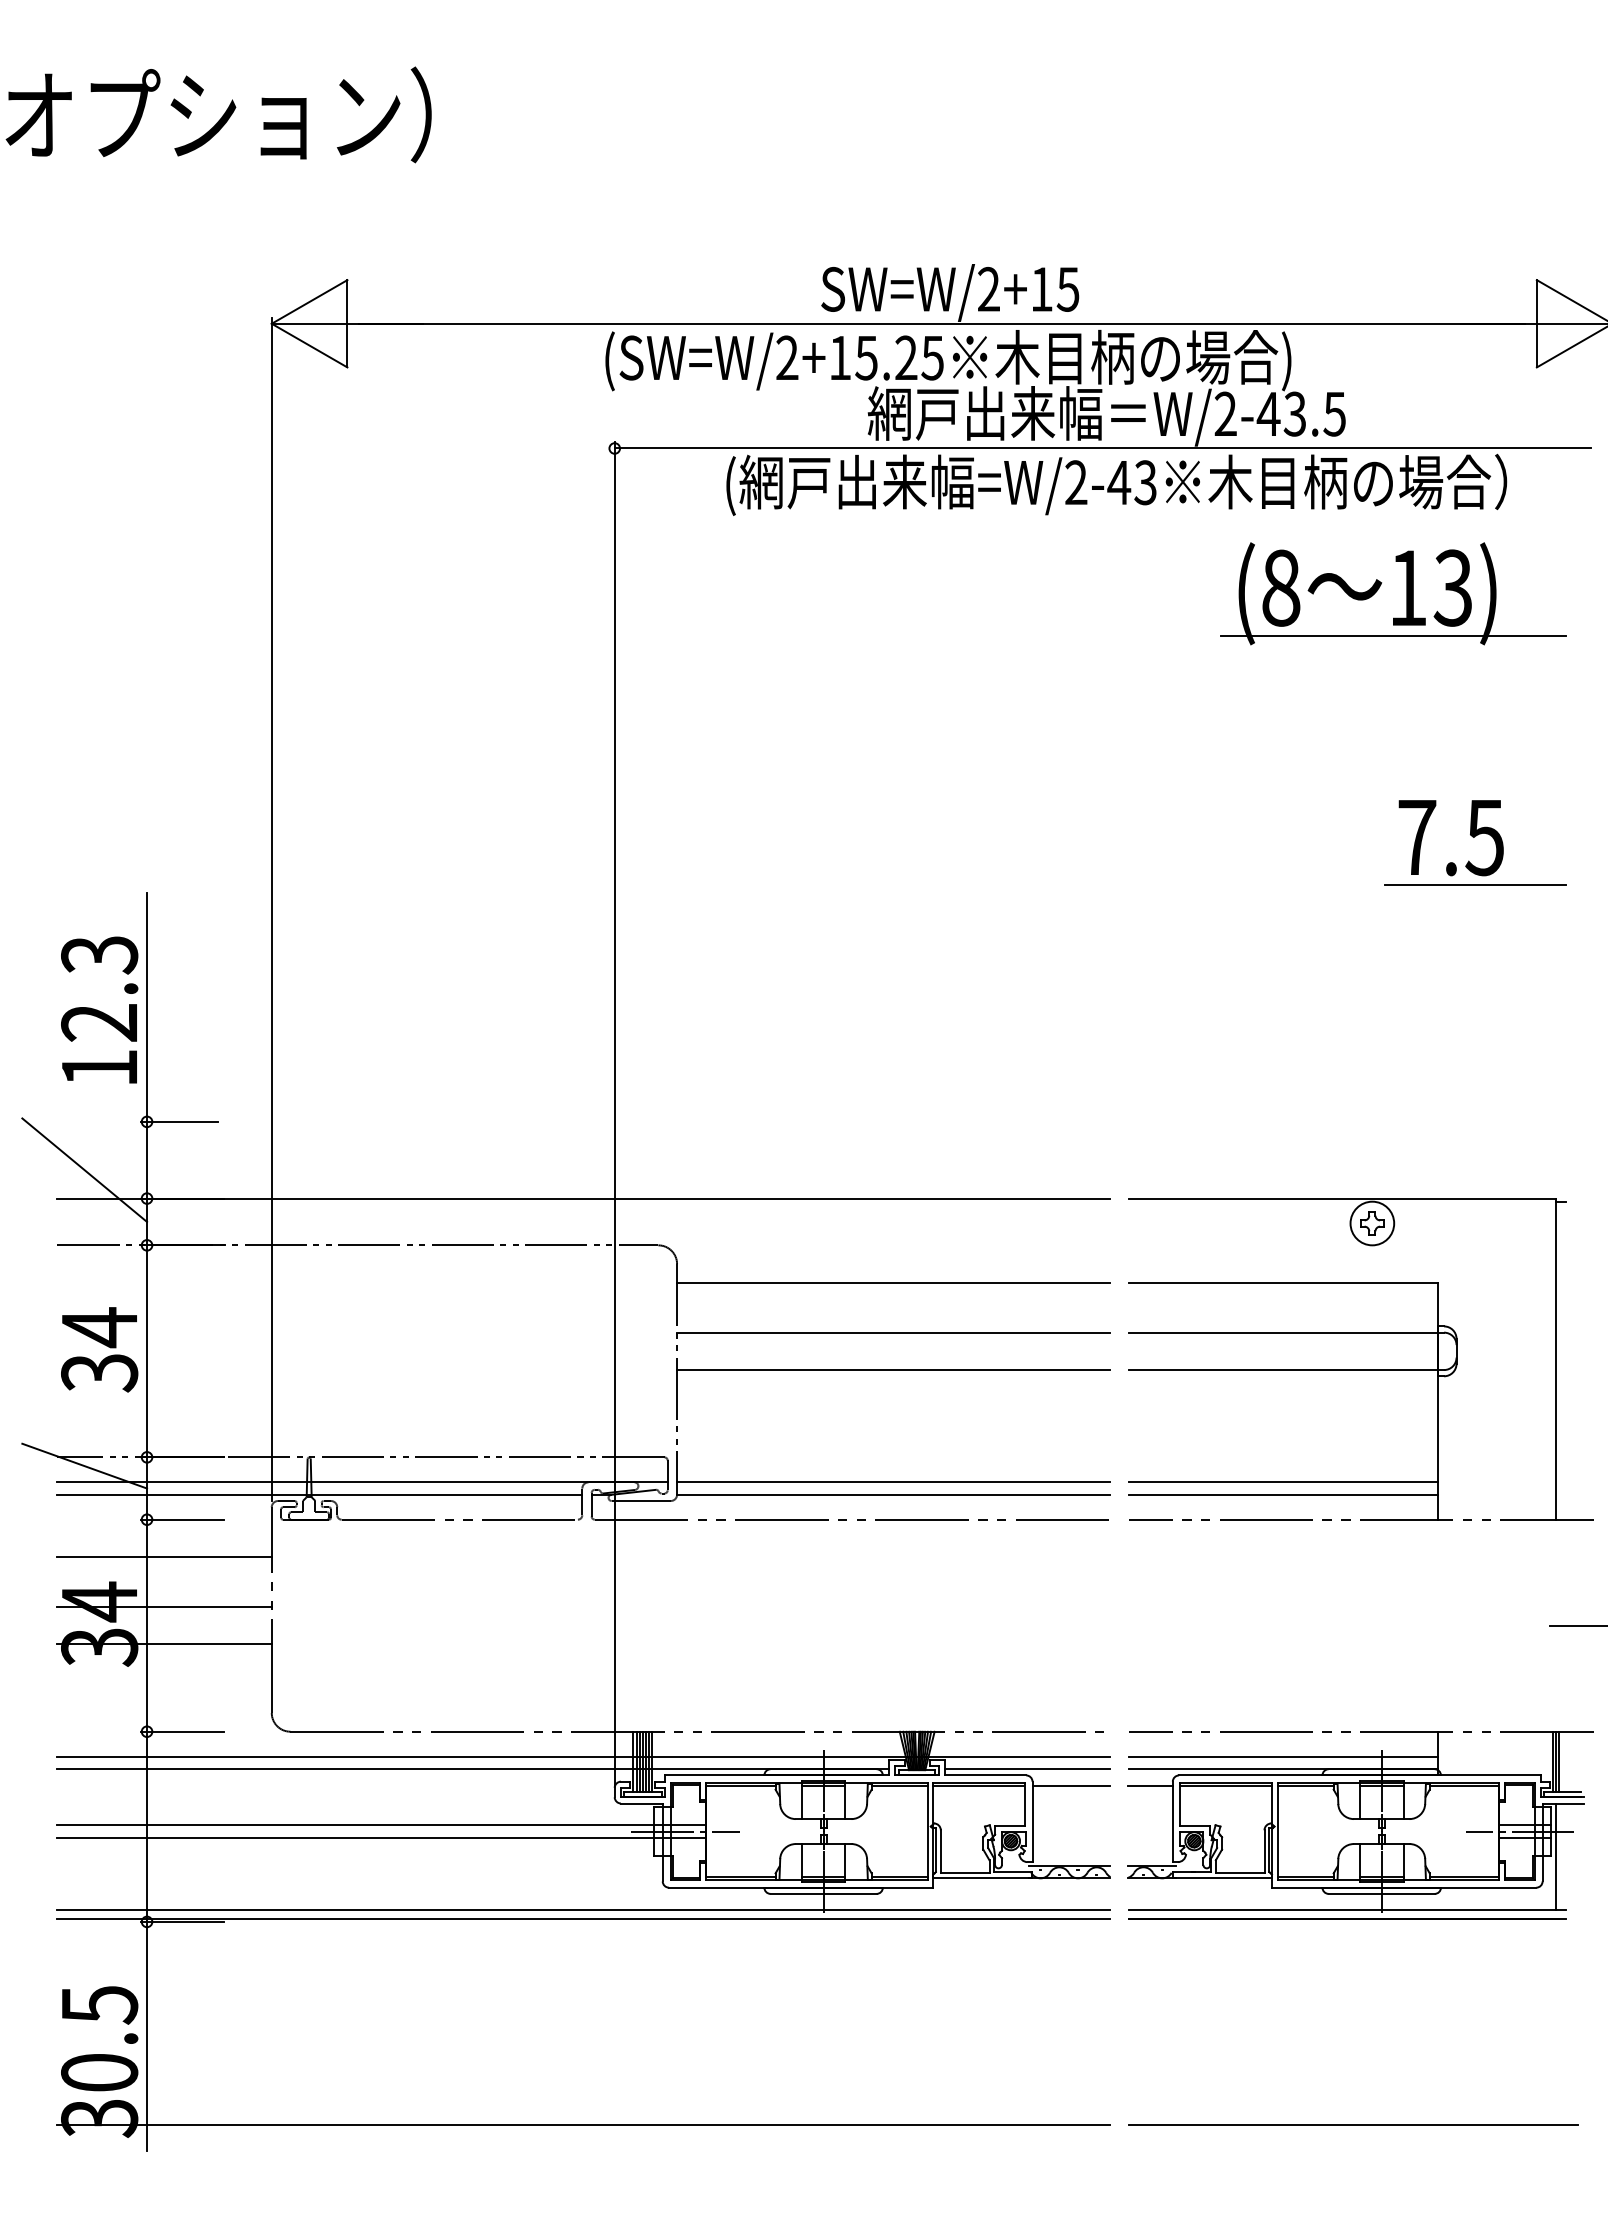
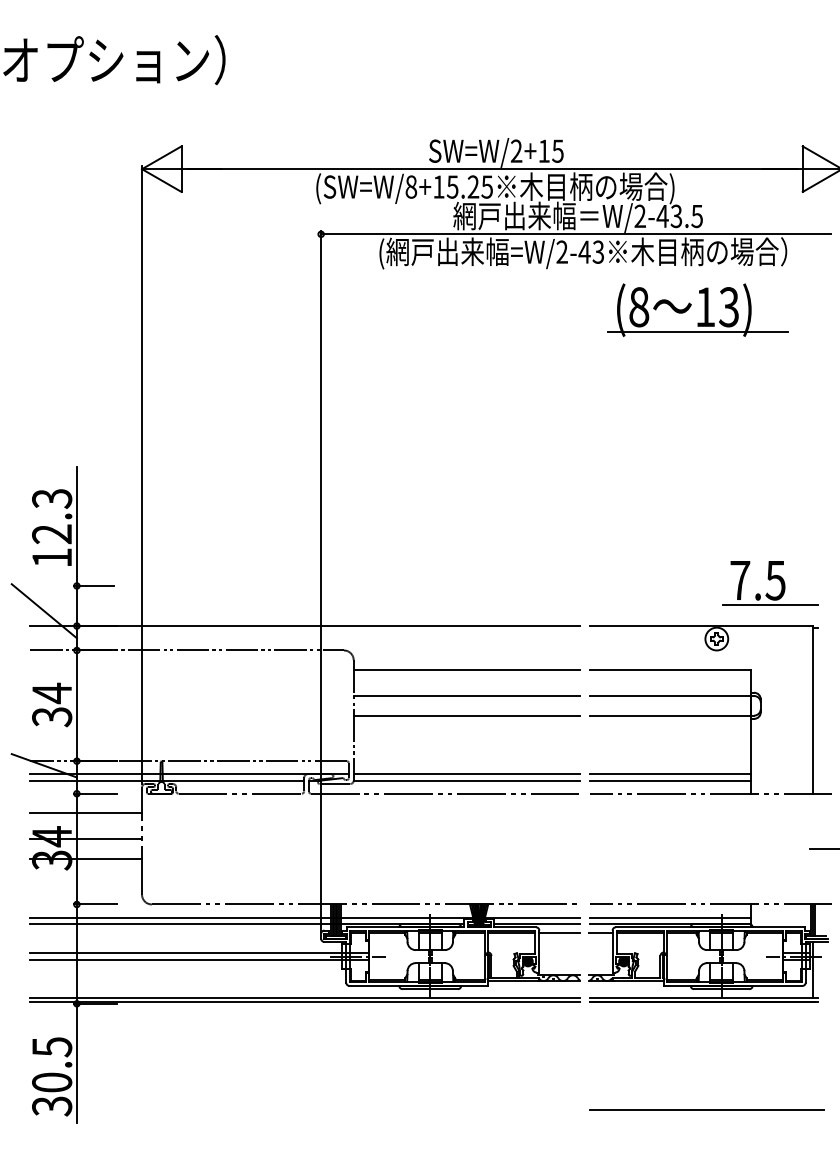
text: (787, 356) -> (411, 186), (SW=W/2+15.25 -> (SW=W/8+15.25
part: (1406, 592) -> (704, 309), moved
part: (1475, 843) -> (770, 583), moved
line: (584, 2124) -> (305, 1109), removed

